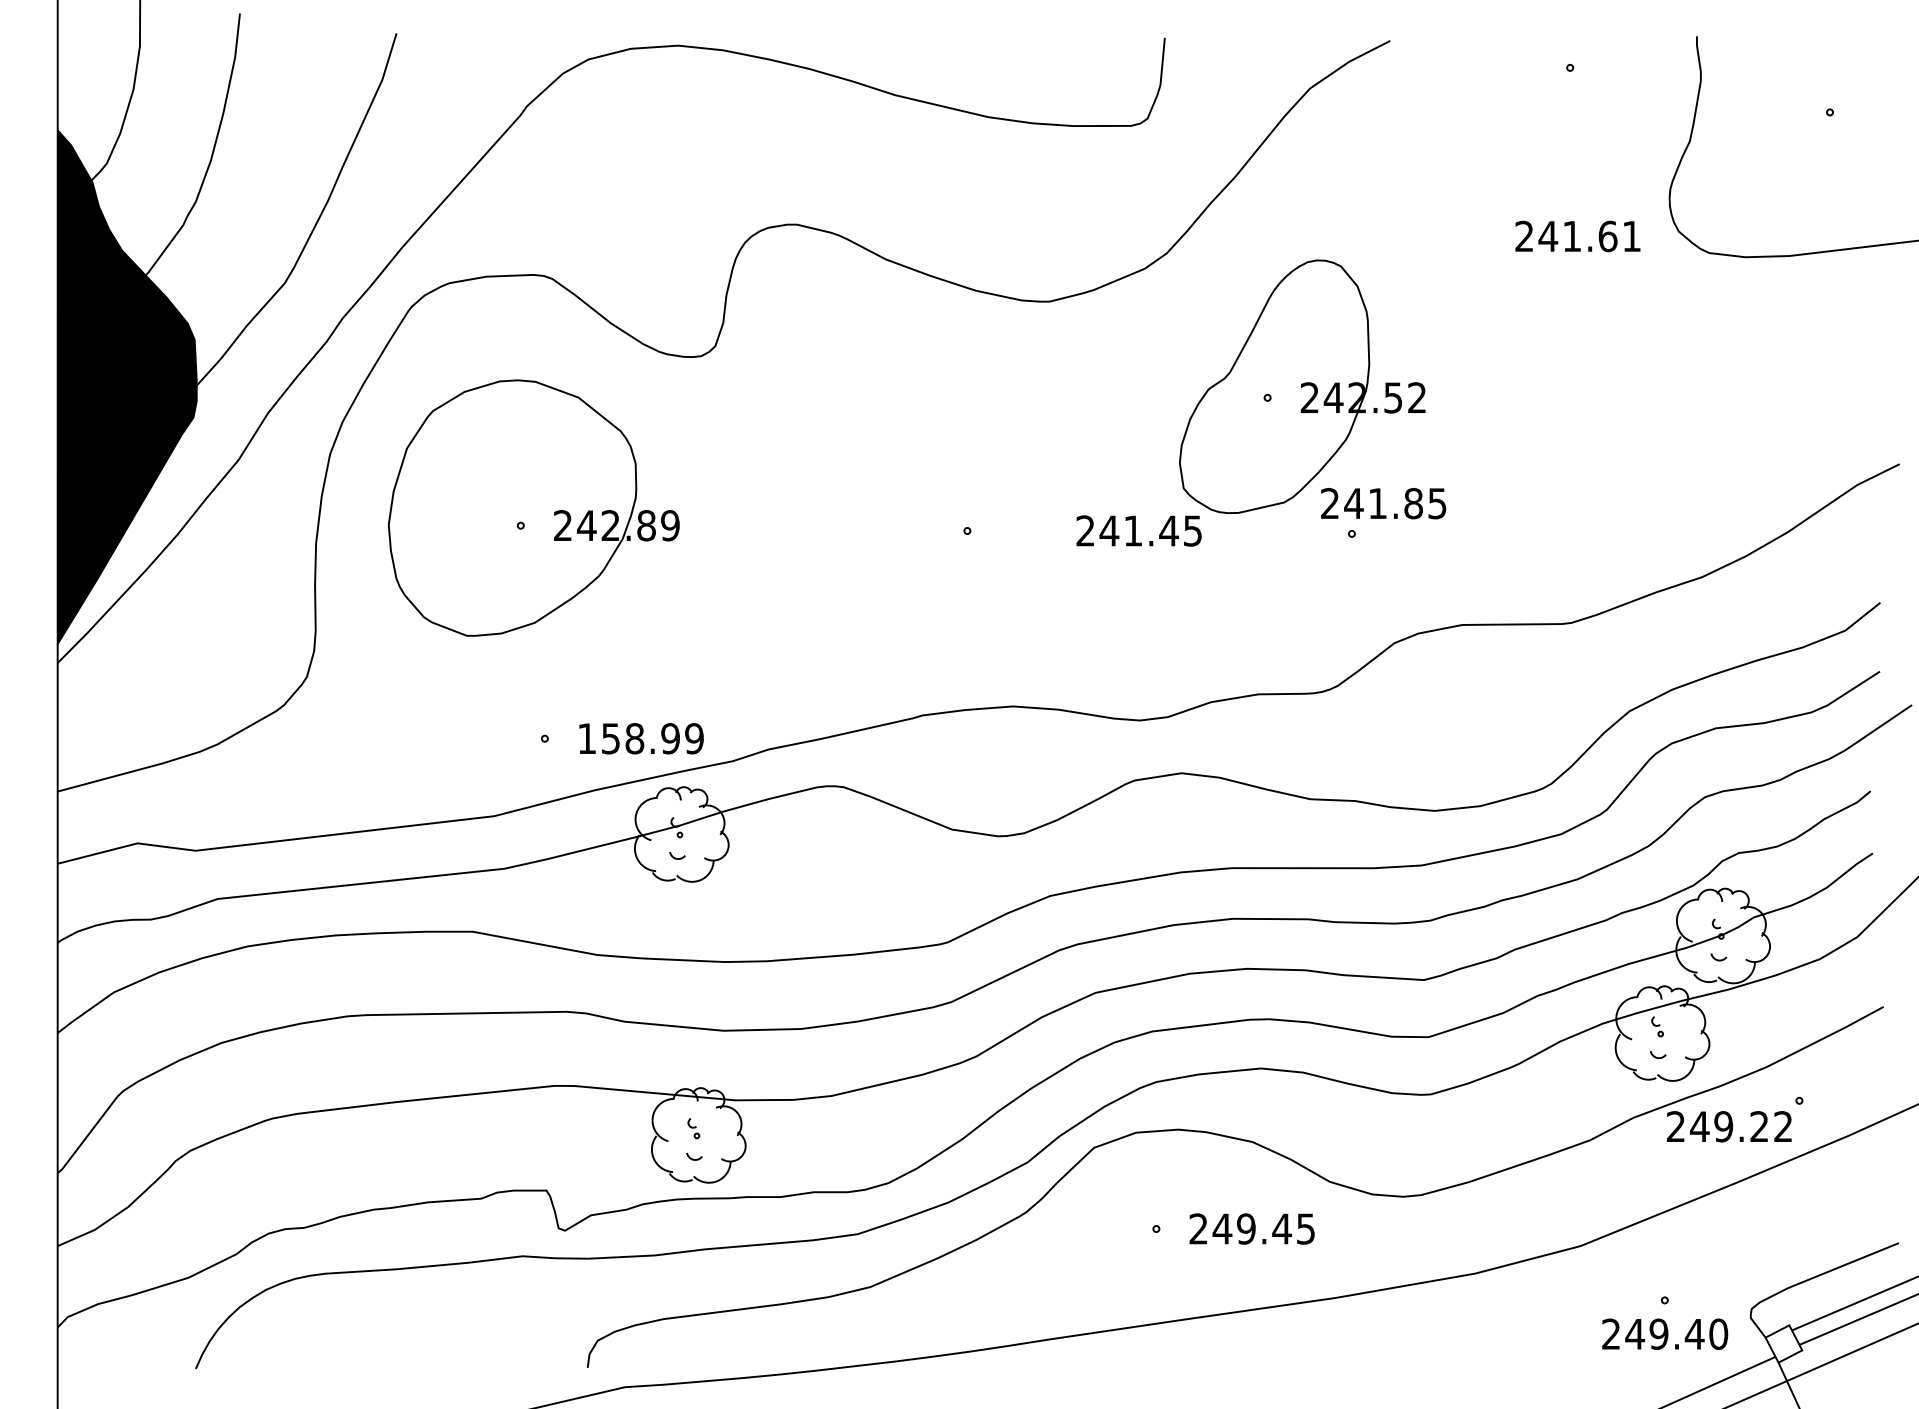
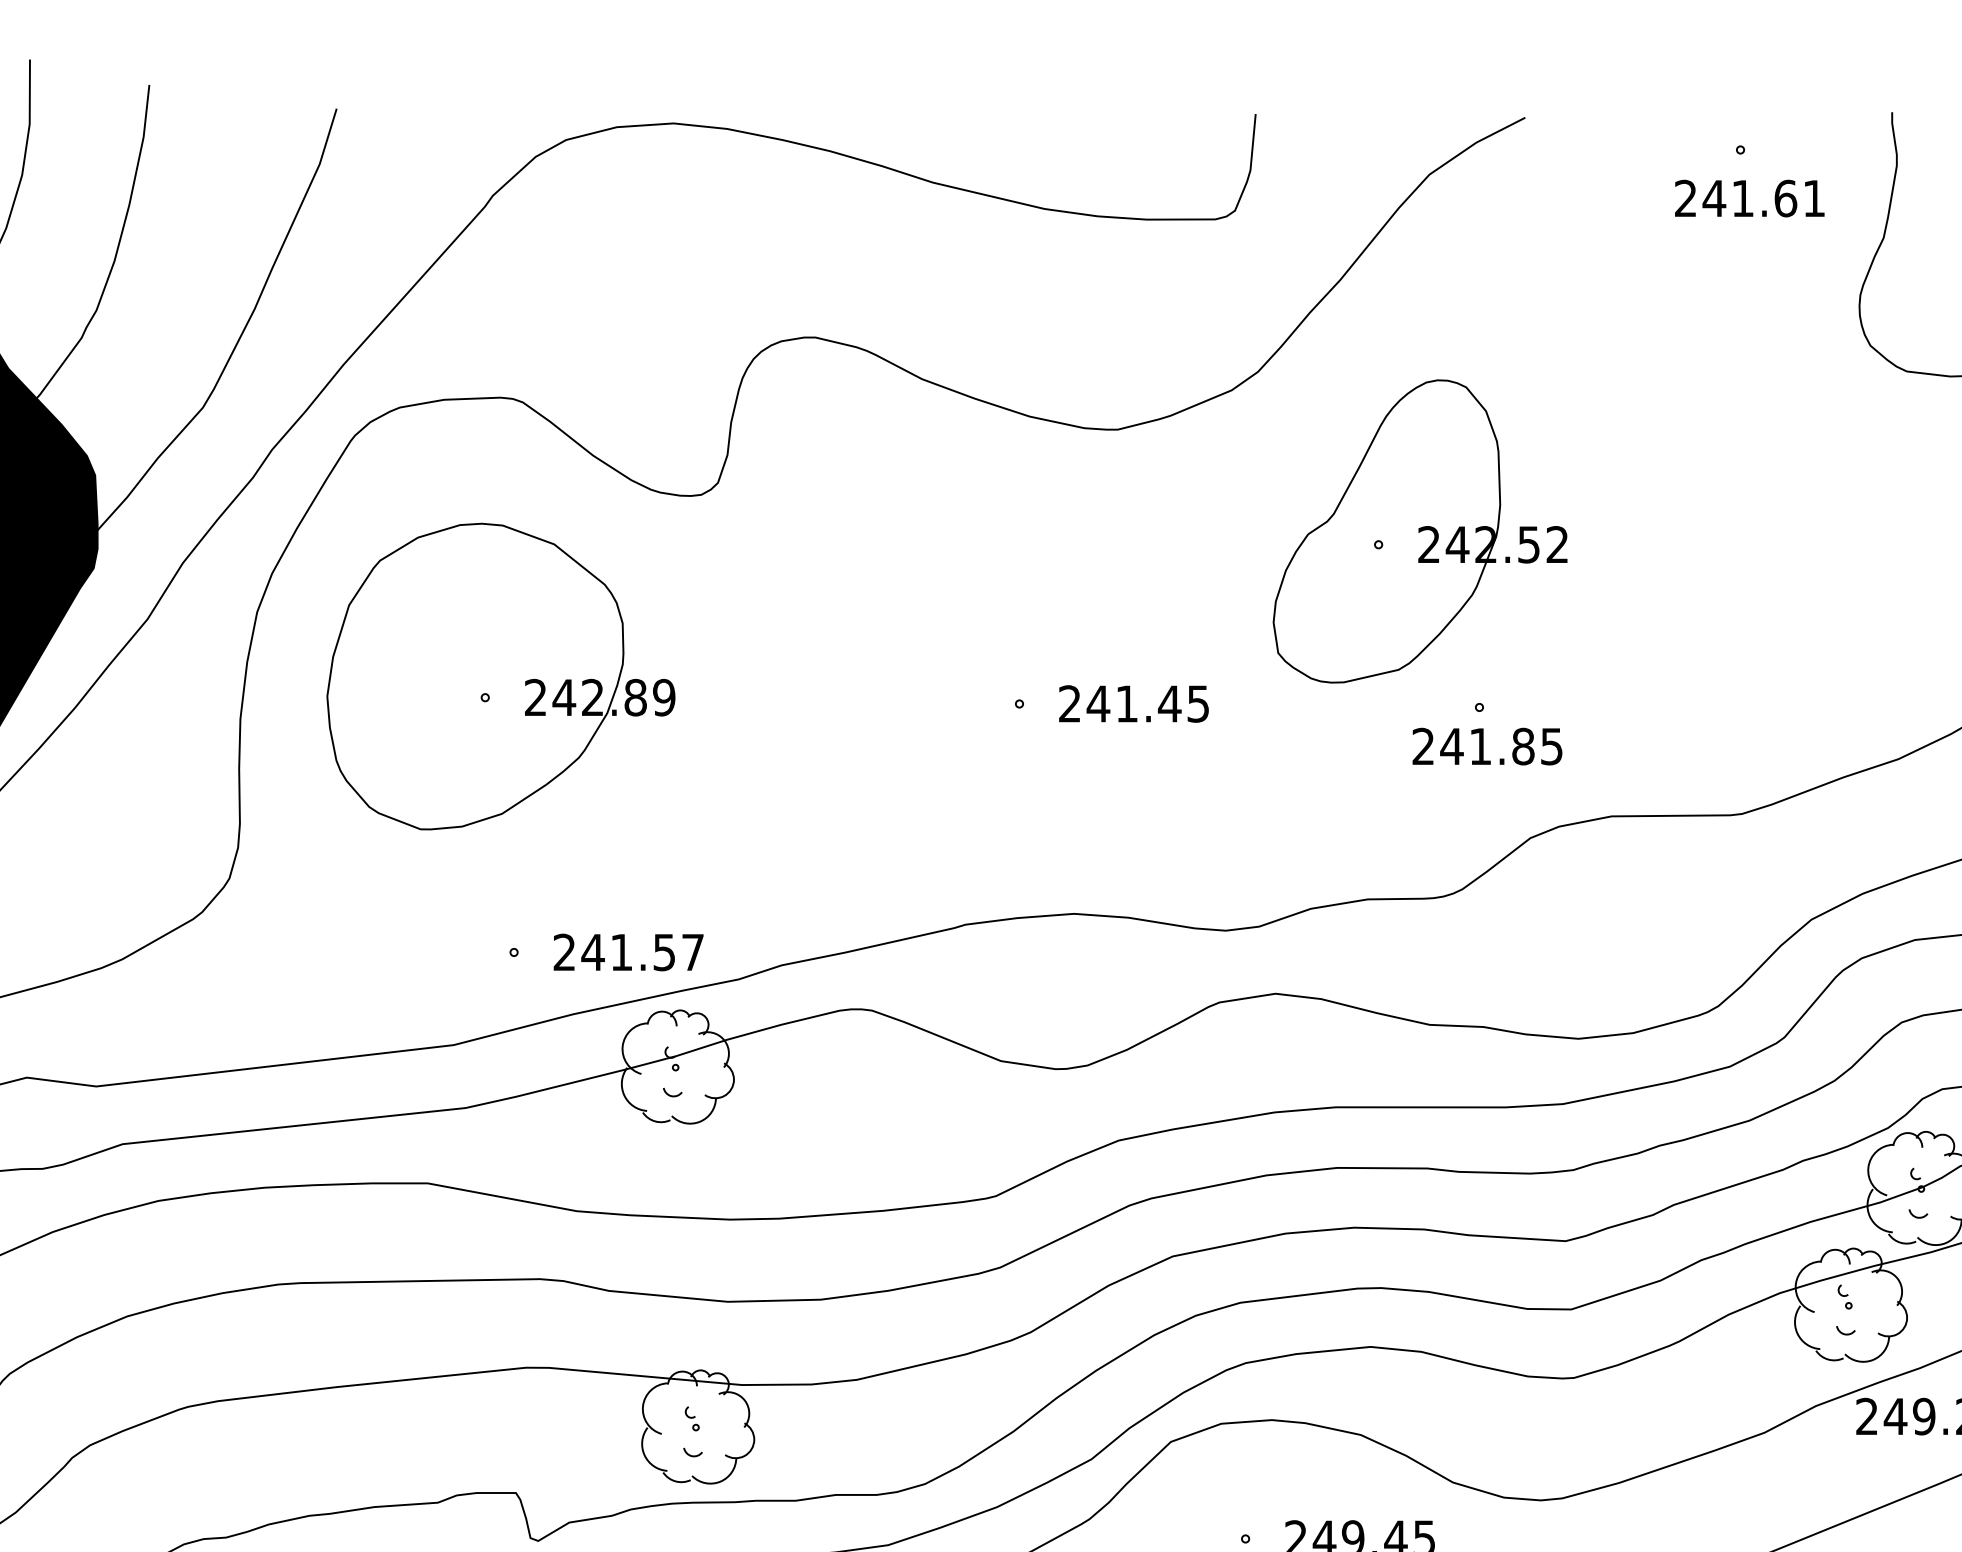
text: (1577, 236) -> (1749, 198), moved
text: (1383, 503) -> (1487, 746), moved
text: (1138, 530) -> (1133, 703), moved
text: (640, 738) -> (628, 952), 158.99 -> 241.57

